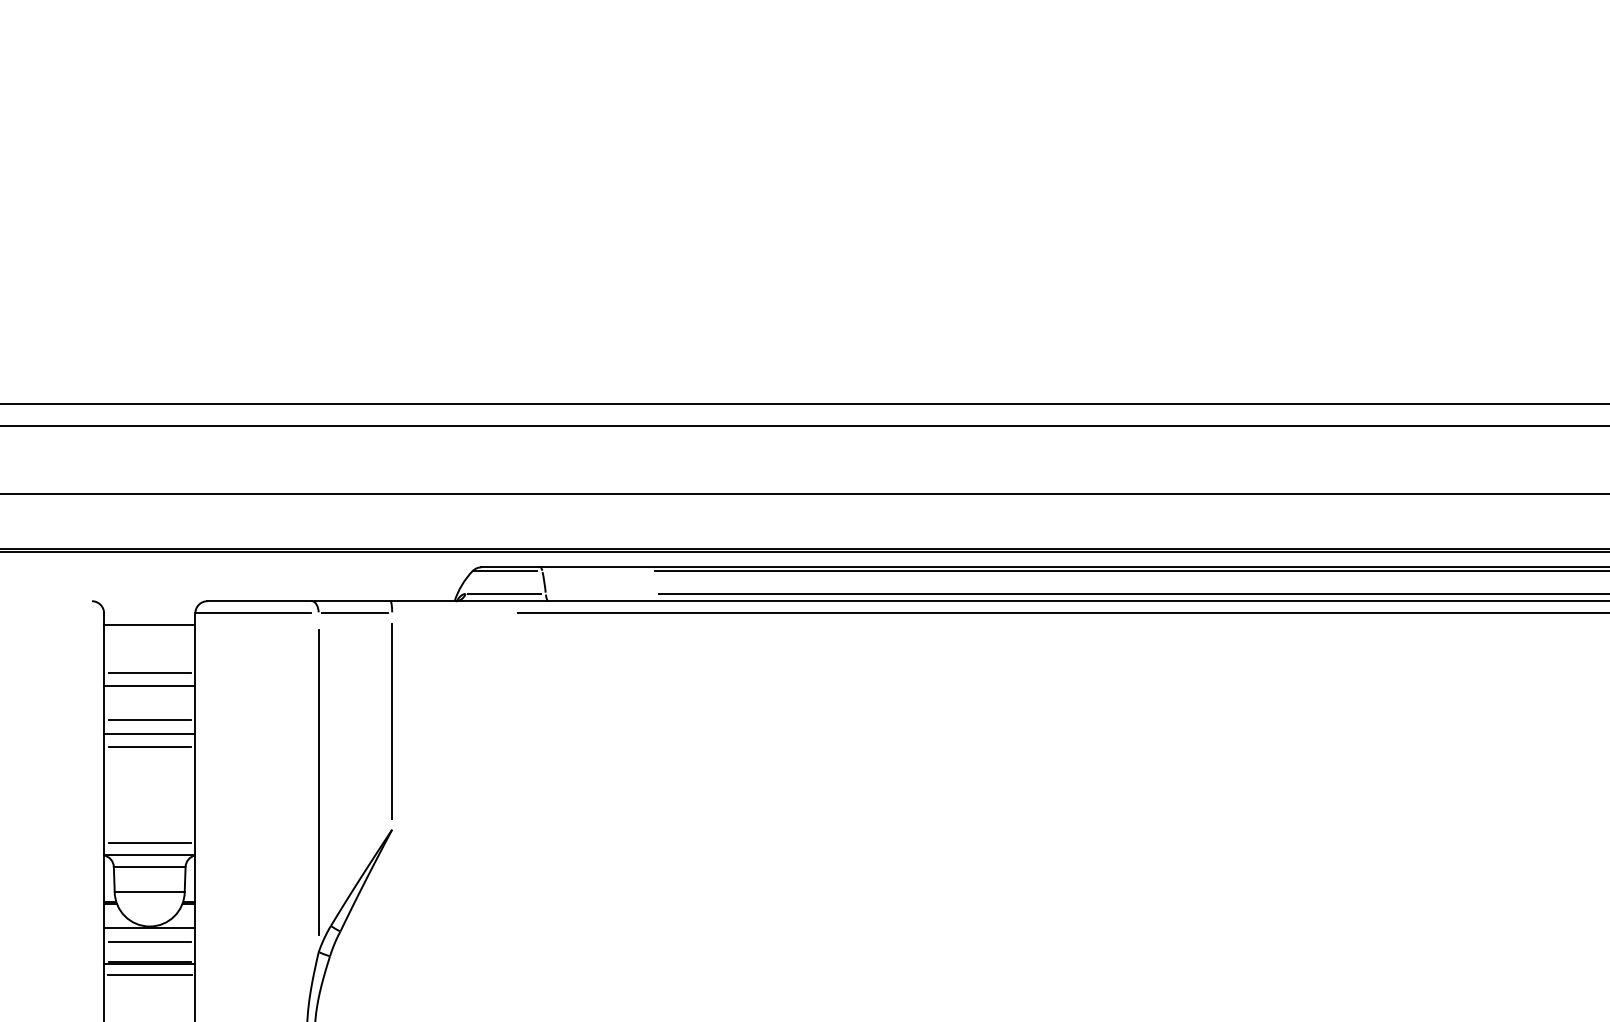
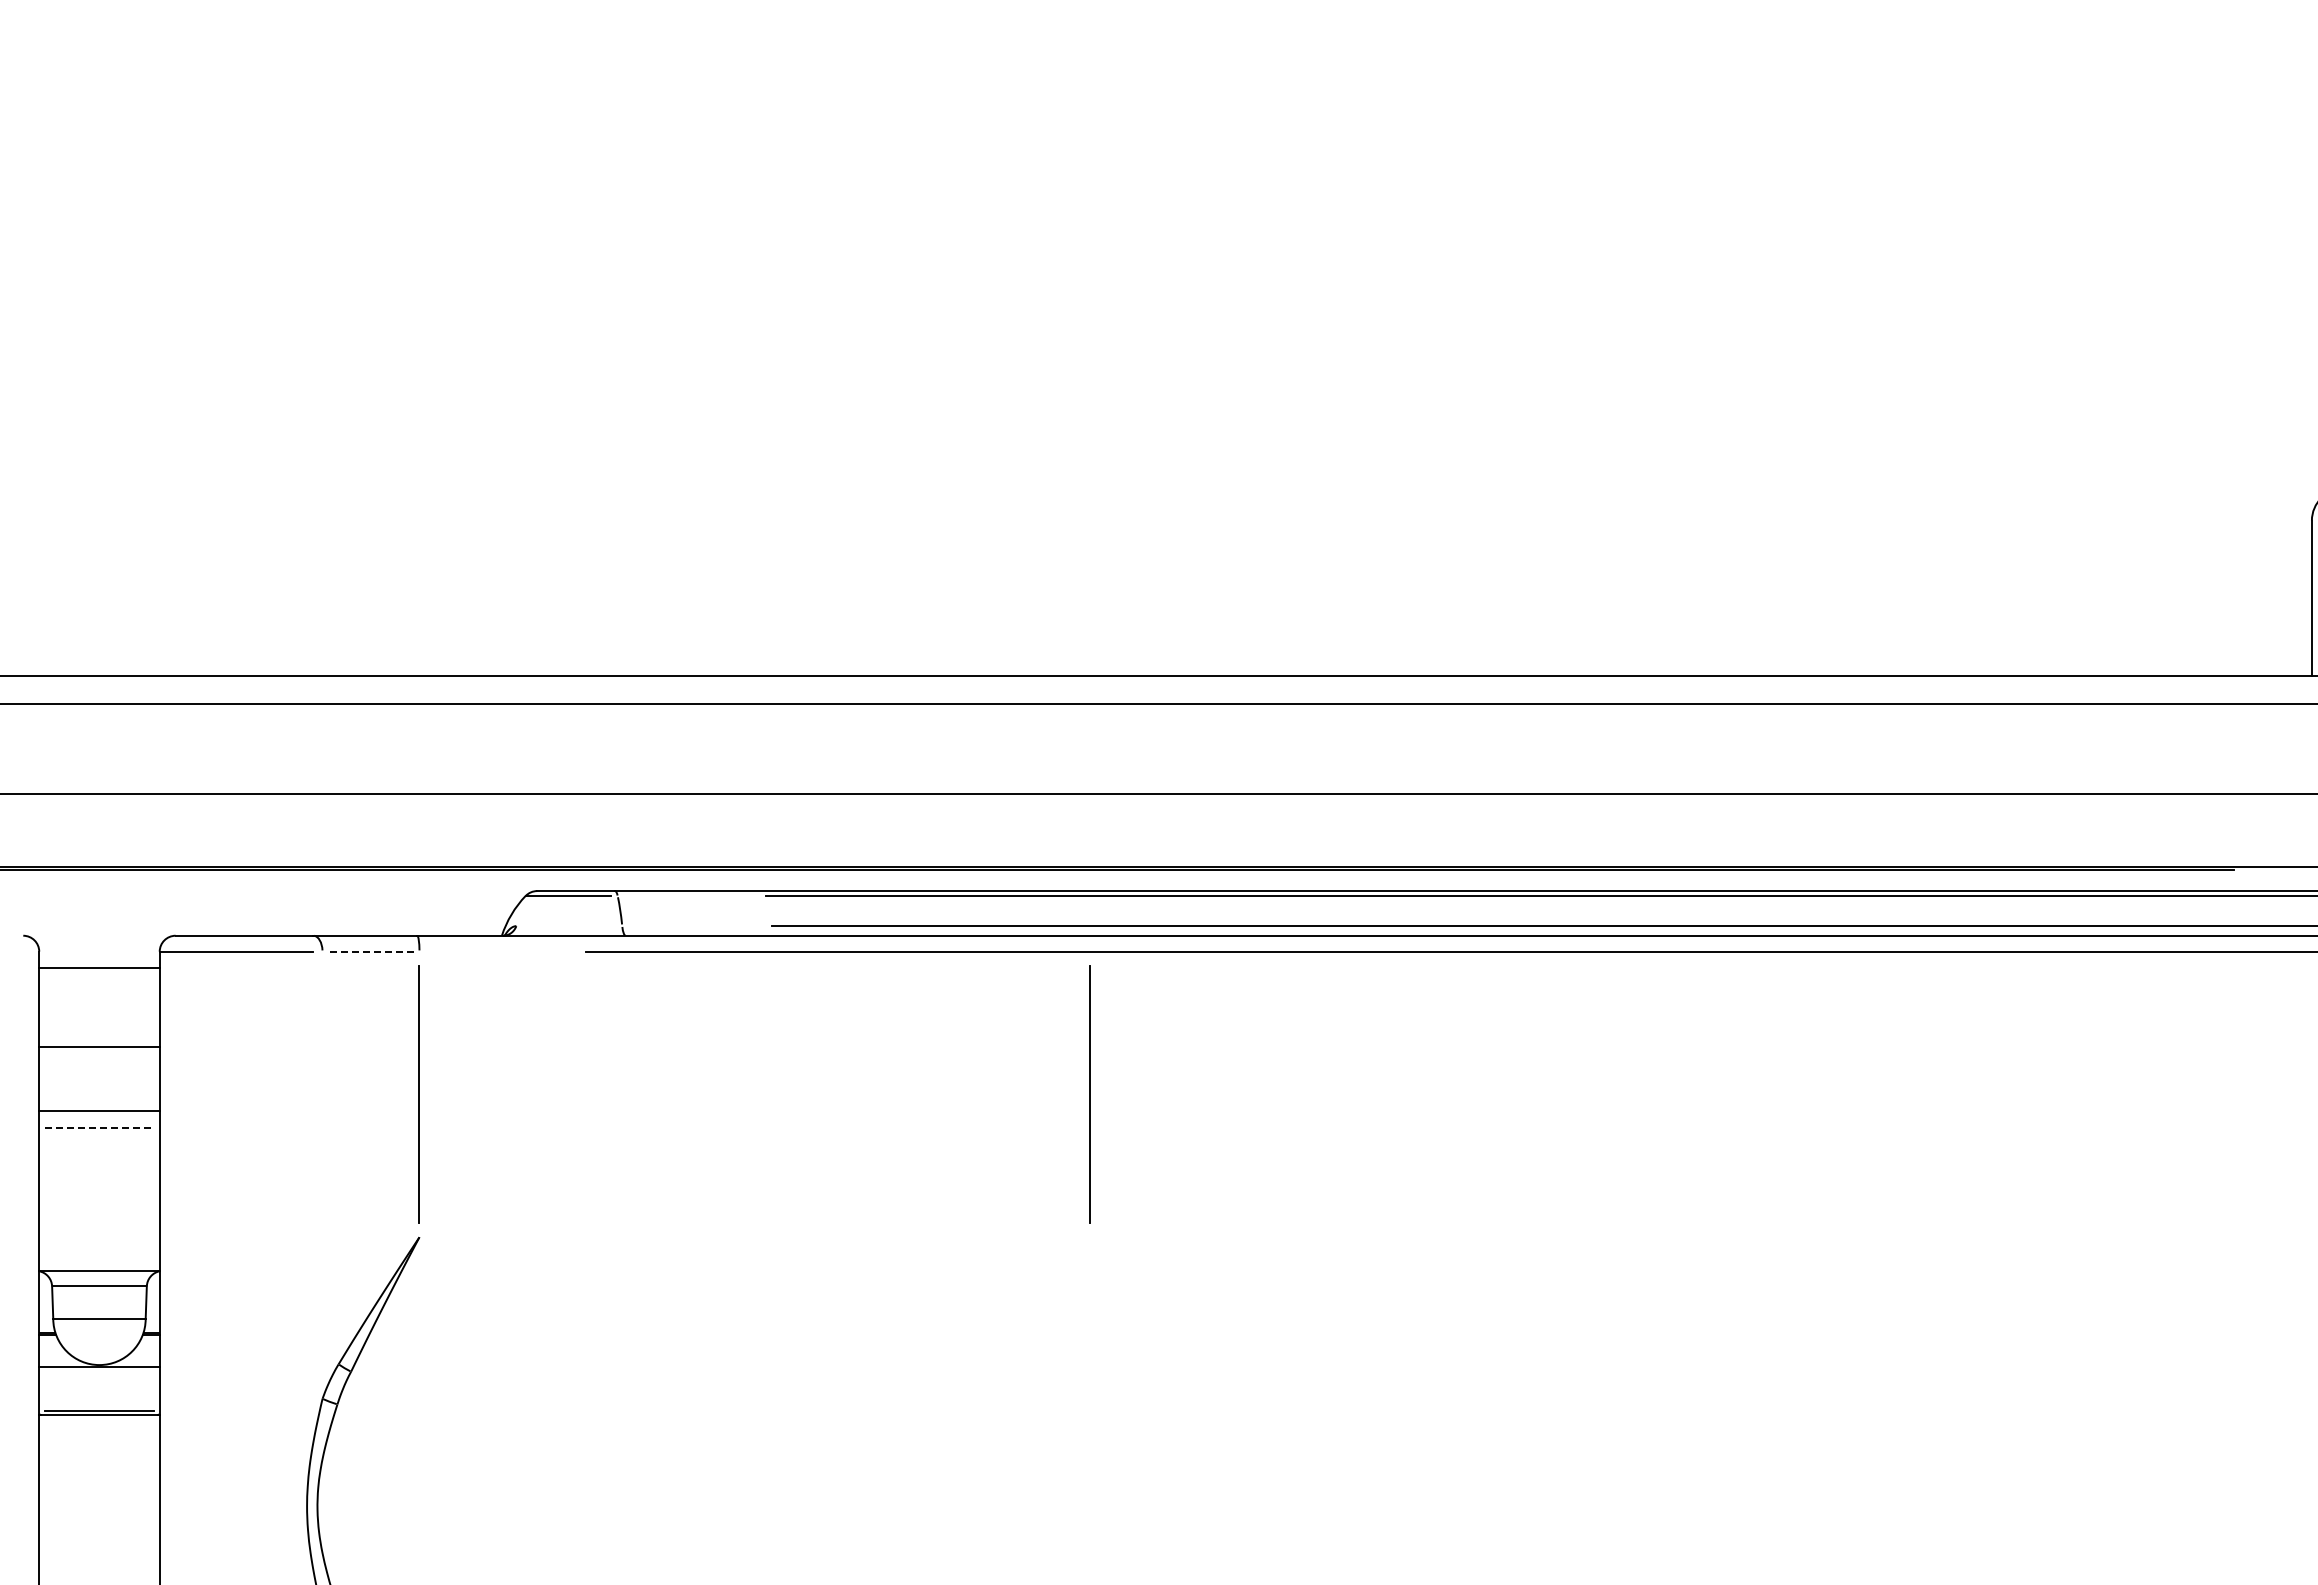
line: (504, 594) -> (567, 926), removed
line: (355, 613) -> (370, 951), solid -> dashed
line: (149, 672) -> (99, 1029), removed
line: (149, 720) -> (99, 1093), removed
line: (899, 721) -> (1089, 1094), added
line: (149, 746) -> (99, 1127), solid -> dashed
line: (318, 782) -> (322, 1175), removed
line: (149, 843) -> (99, 1255), removed
line: (149, 942) -> (99, 1385), removed
line: (149, 975) -> (99, 1429), removed

